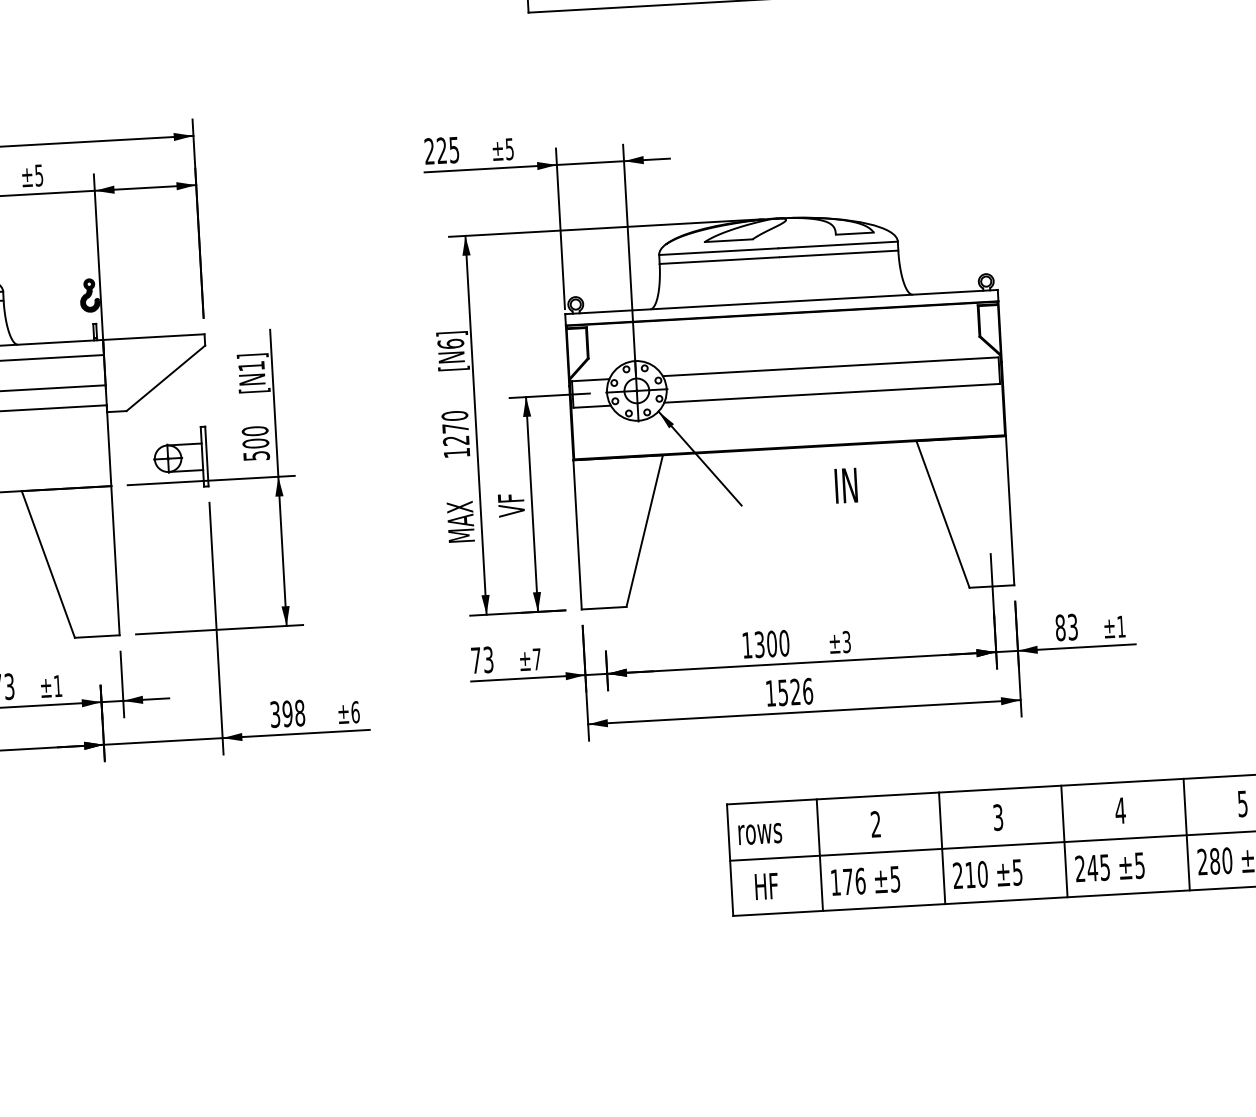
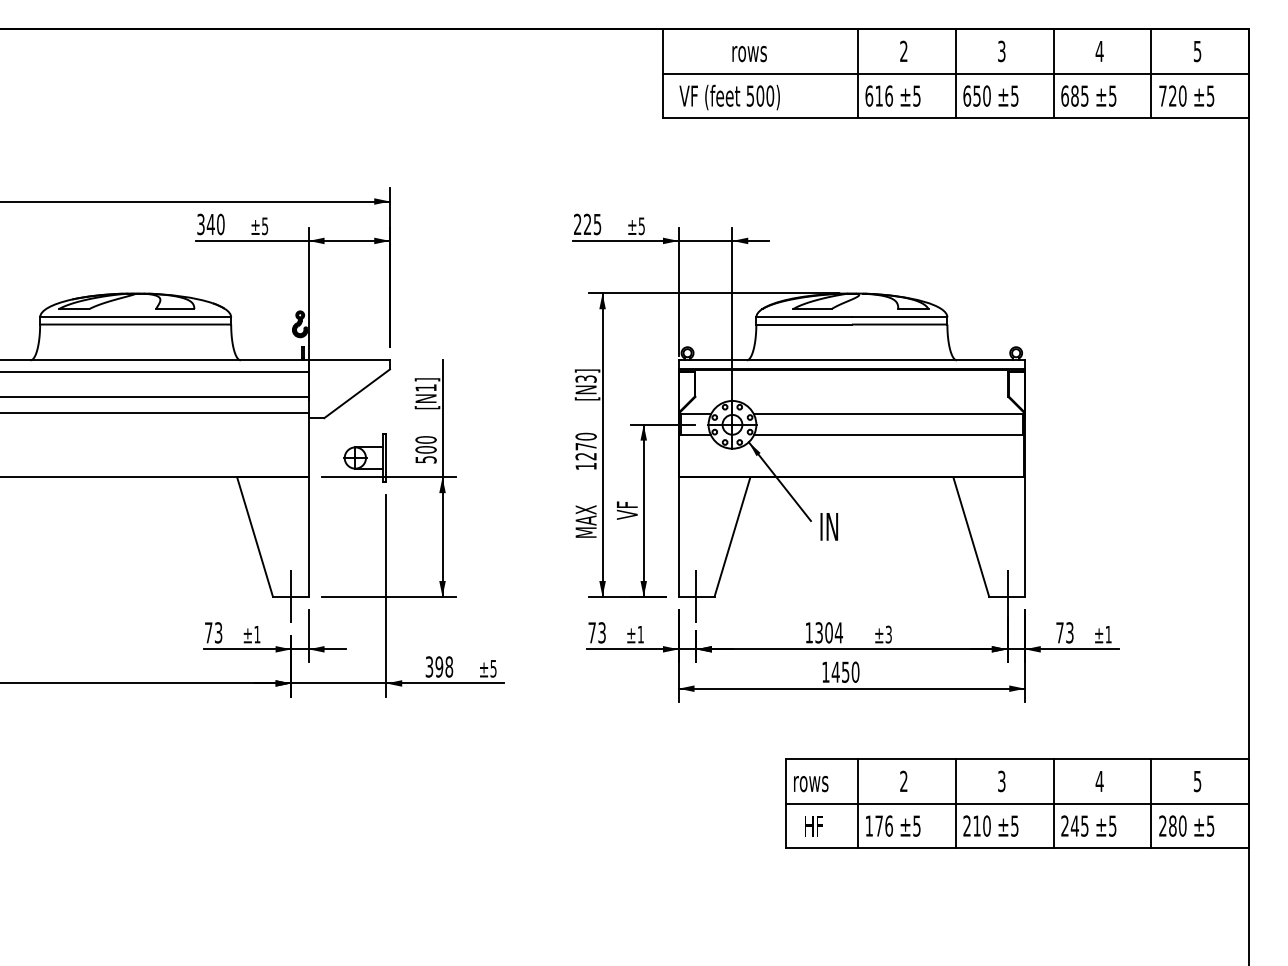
text: (450, 343) -> (585, 378), [N6] -> [N3]
text: (845, 485) -> (828, 526), moved
line: (603, 607) -> (696, 596), added
text: (1059, 627) -> (1059, 632), 83 -> 73
line: (98, 636) -> (291, 596), added
text: (783, 642) -> (838, 632), 1300 -> 1304
text: (536, 659) -> (640, 634), ±7 -> ±1
text: (795, 691) -> (845, 671), 1526 -> 1450
text: (355, 711) -> (493, 668), ±6 -> ±5

